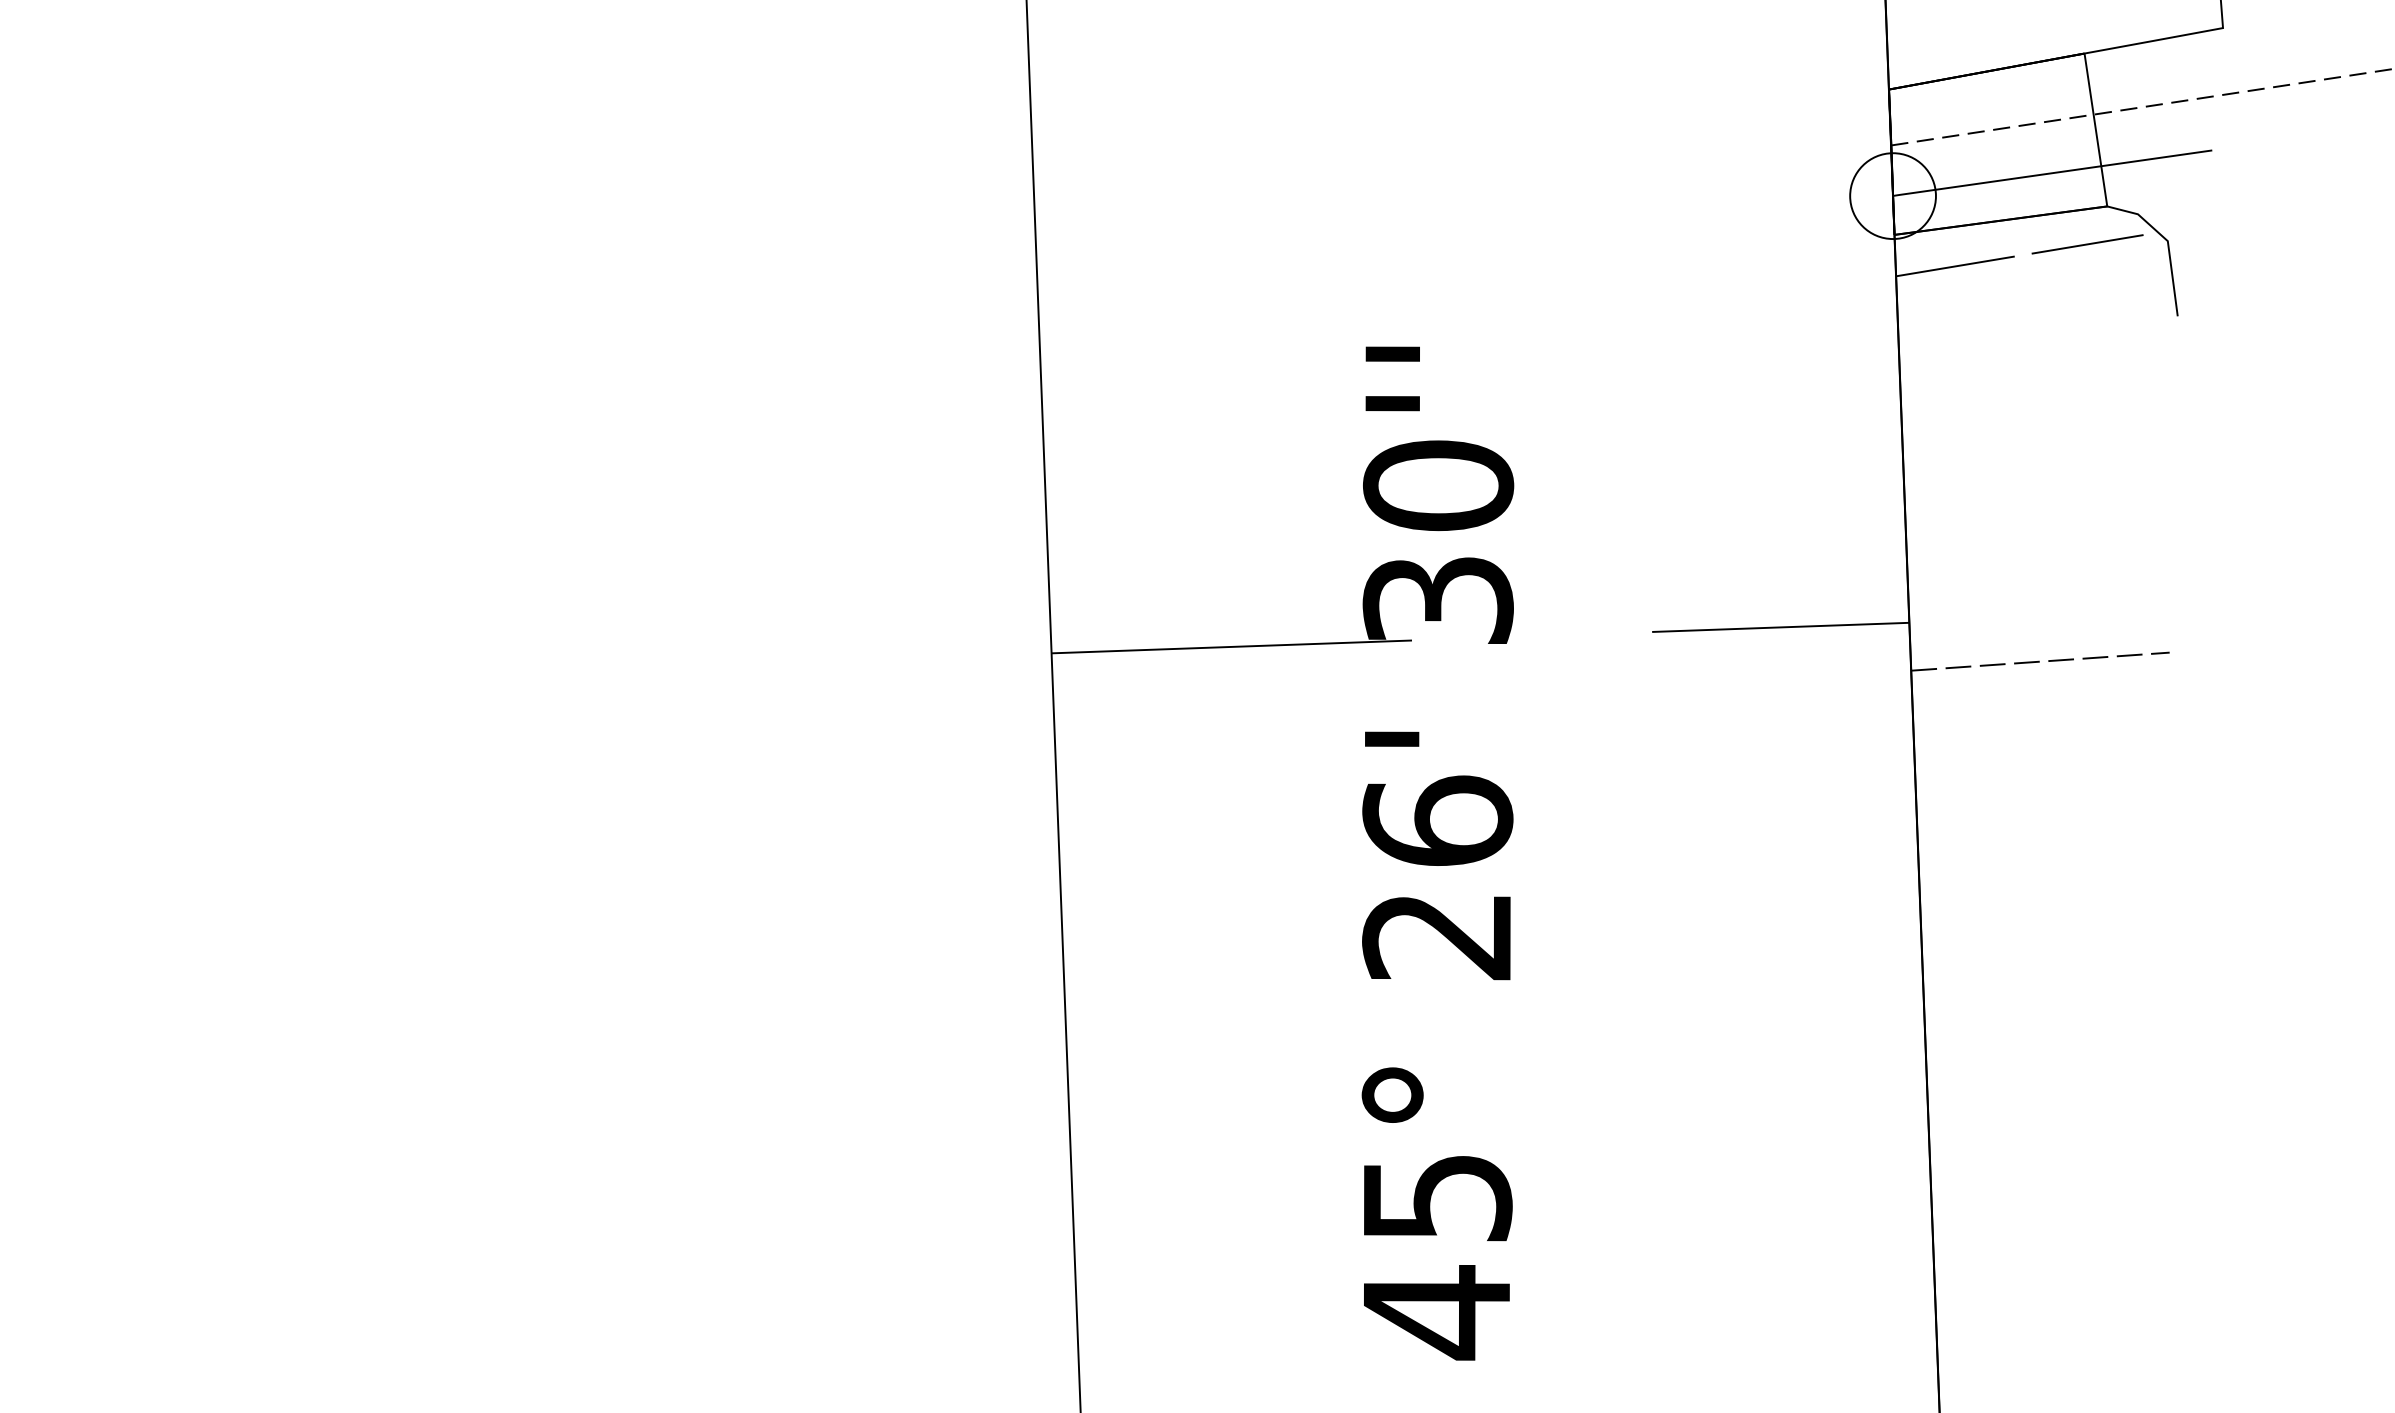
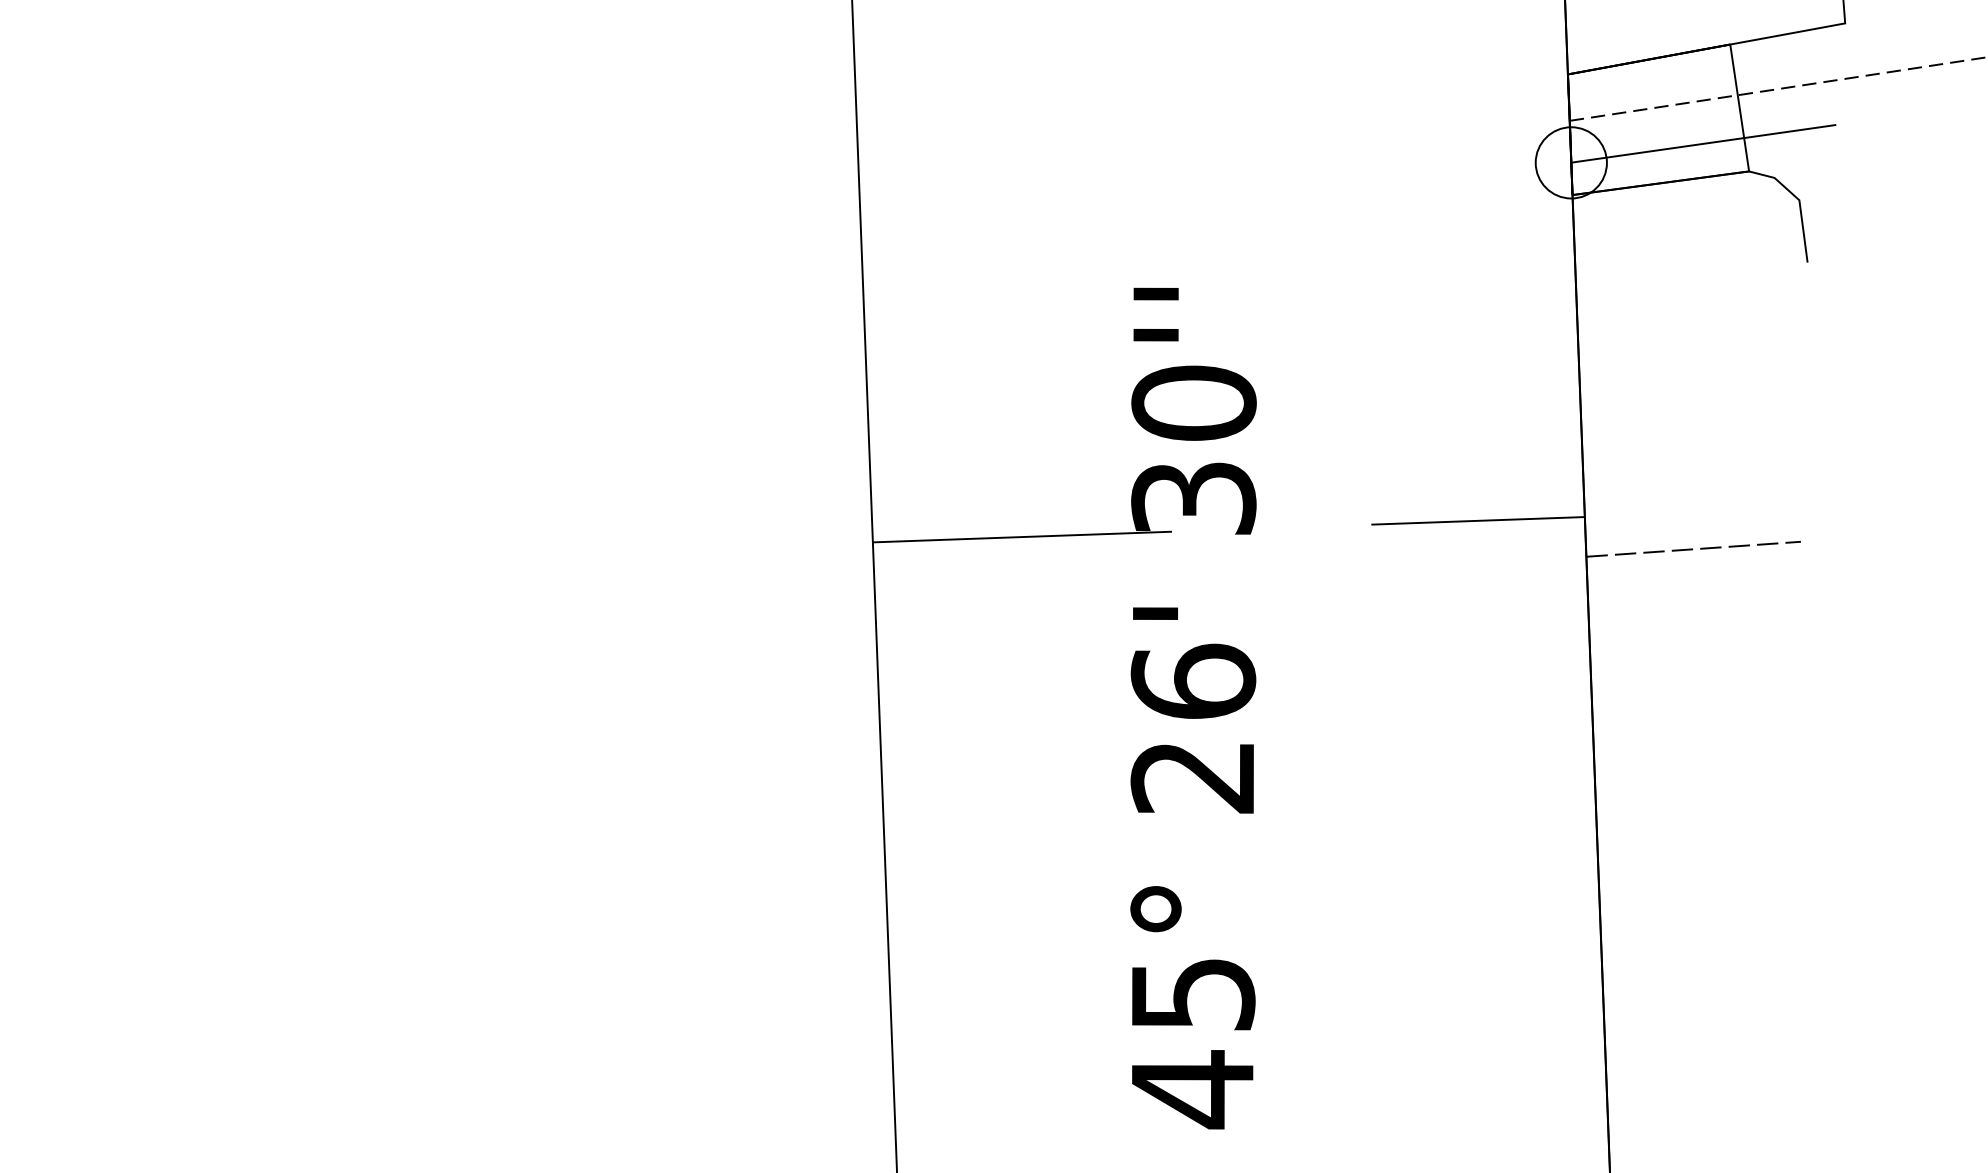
line: (2019, 255) -> (1676, 212), removed

